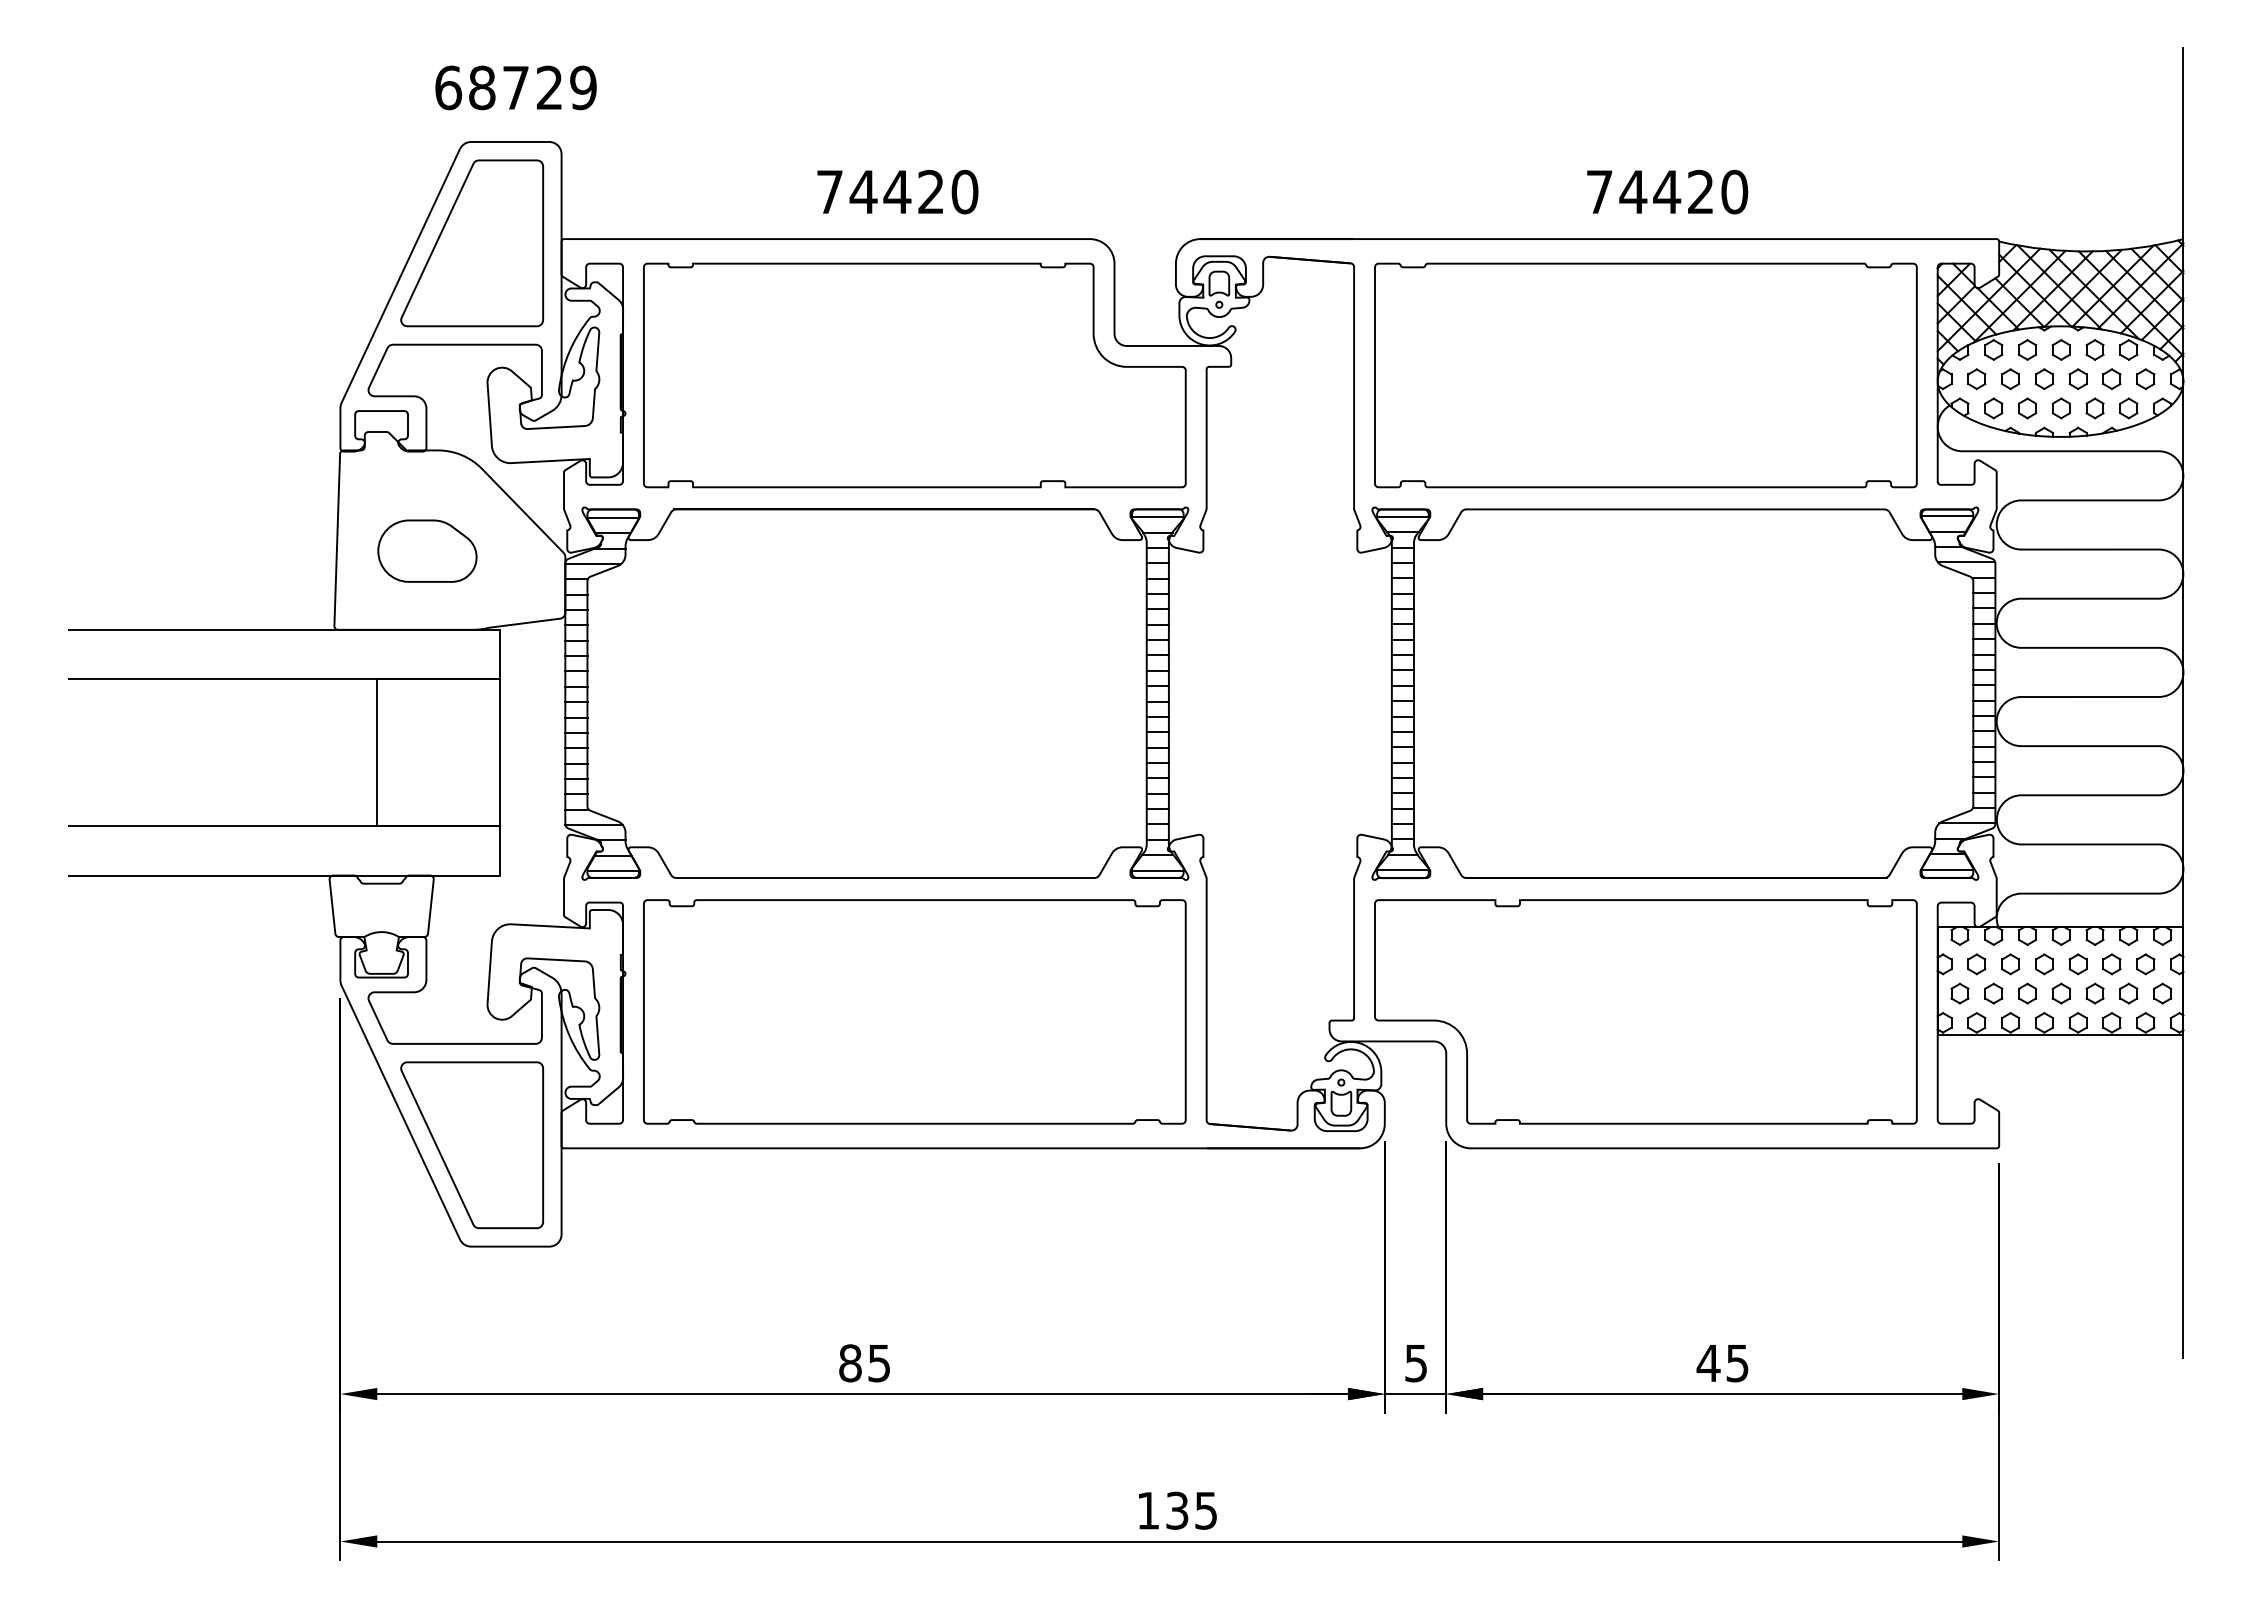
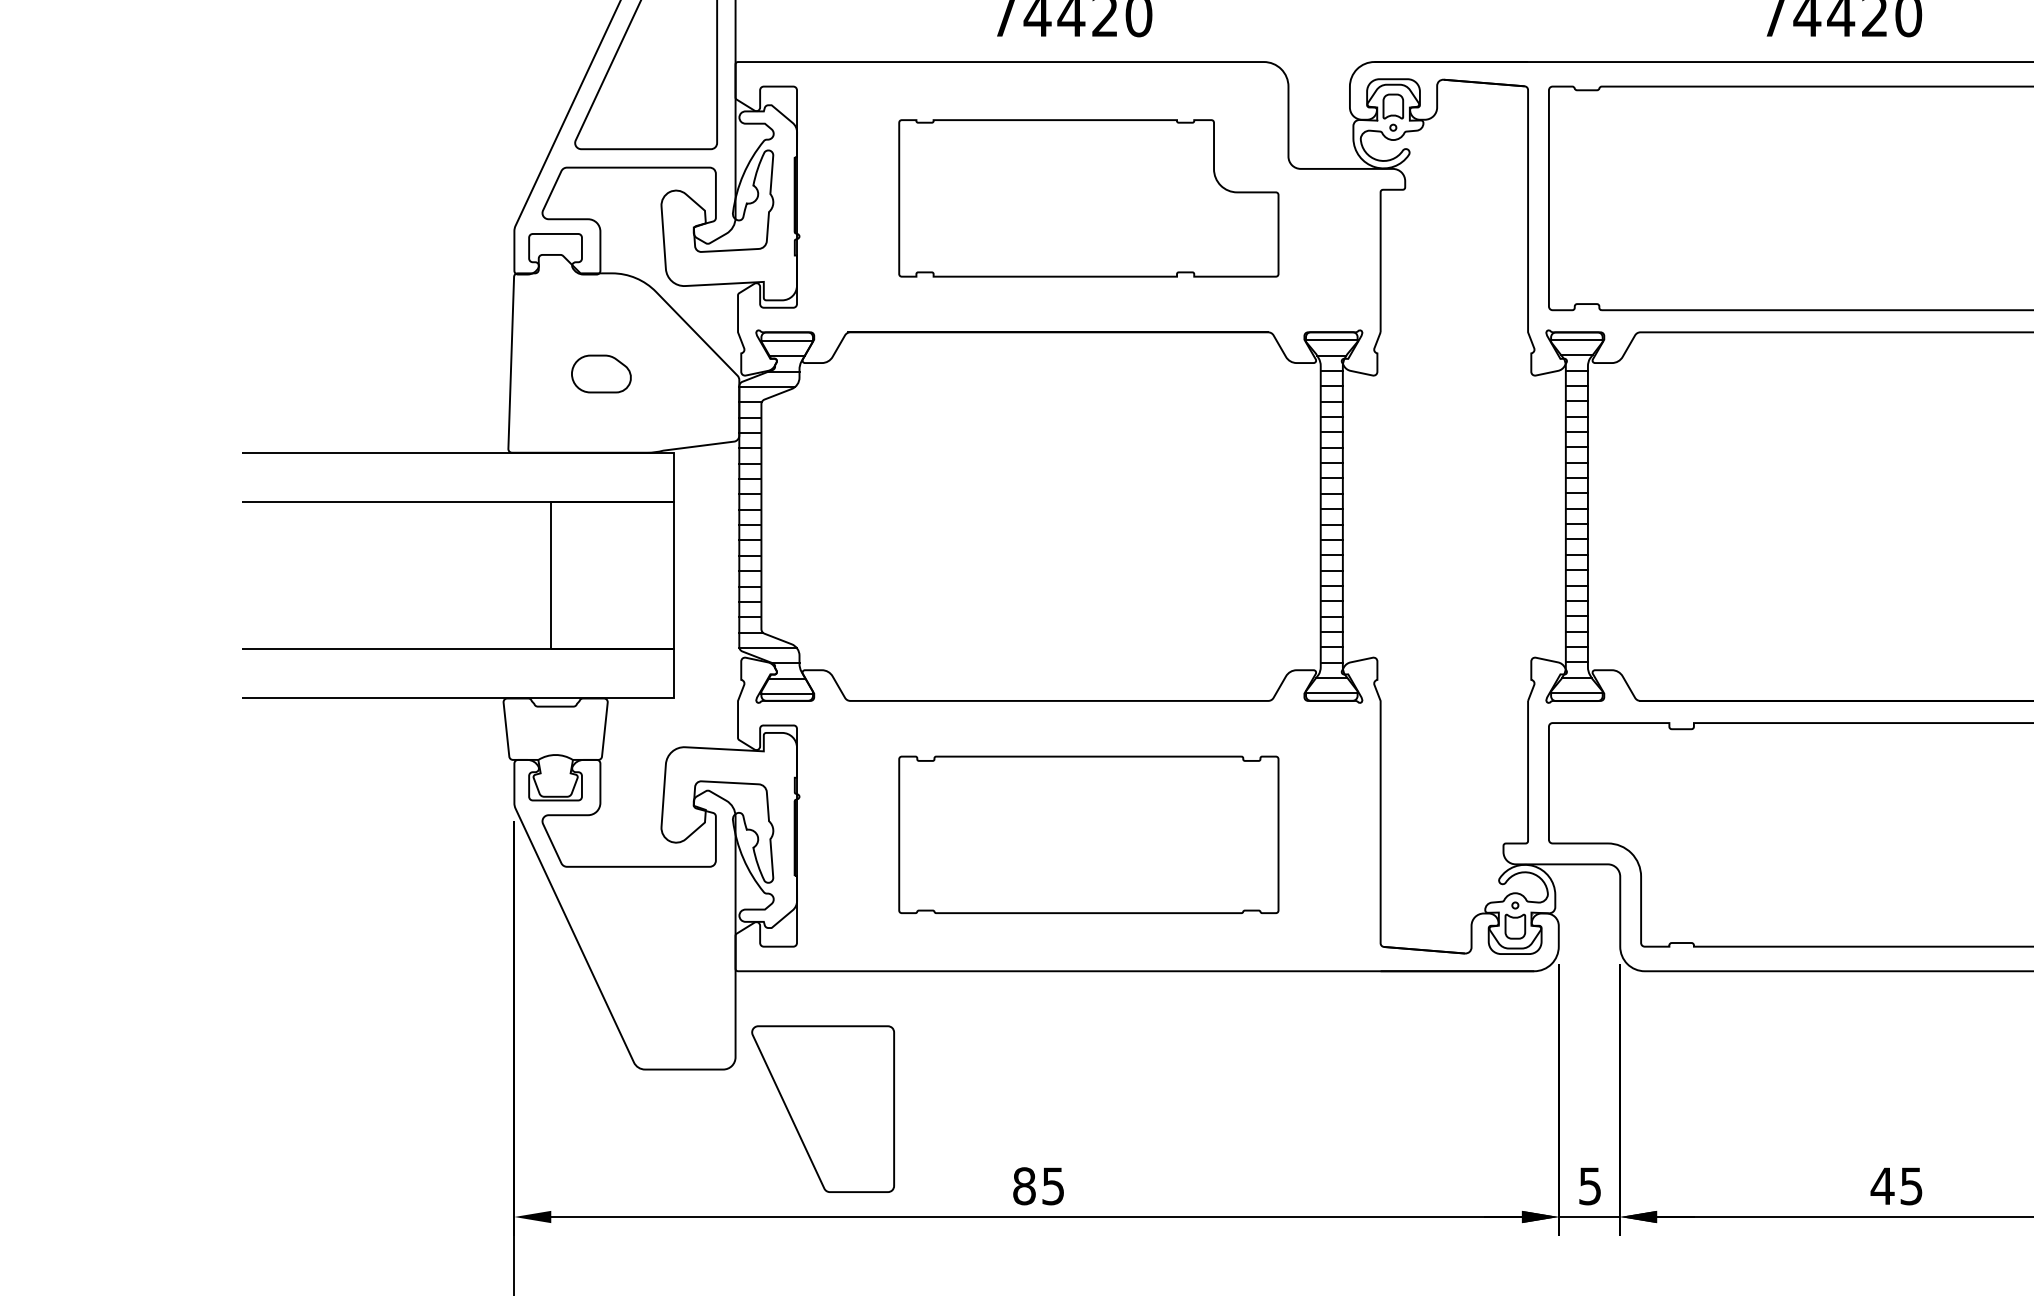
part: (914, 375) -> (1088, 198), size x0.7
part: (427, 550) -> (601, 373), size x0.6
part: (914, 1011) -> (1088, 834), size x0.7
part: (472, 1145) -> (823, 1109), moved

